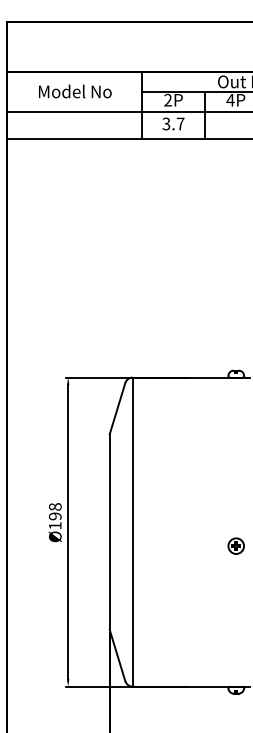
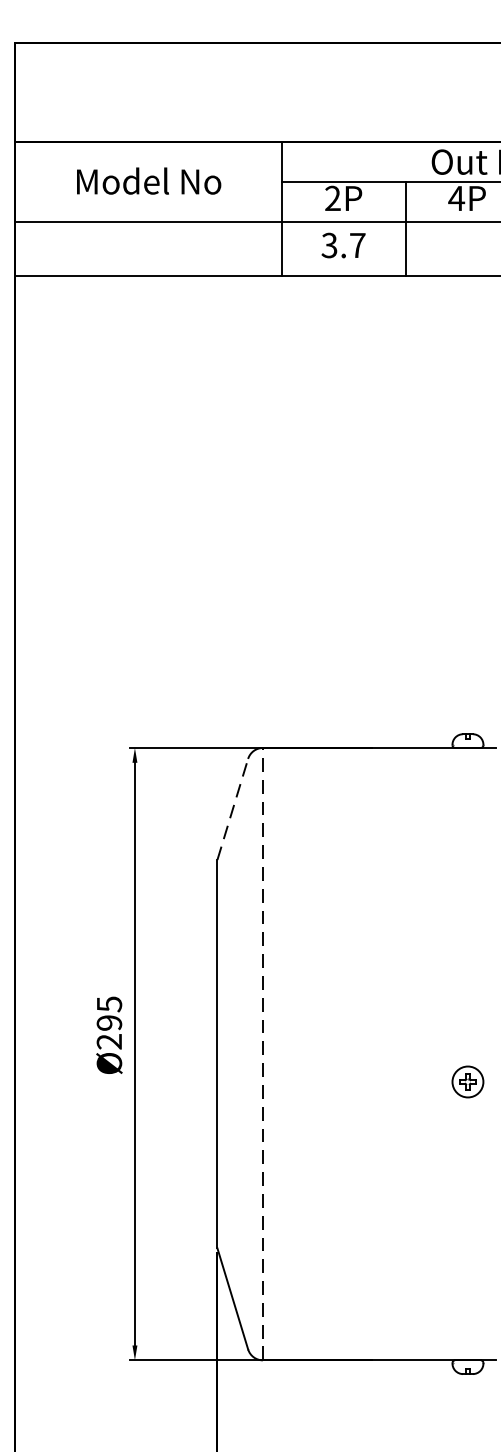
line: (117, 408) -> (232, 809), solid -> dashed
text: (54, 516) -> (107, 1023), Ø198 -> Ø295
line: (132, 532) -> (262, 1054), solid -> dashed

